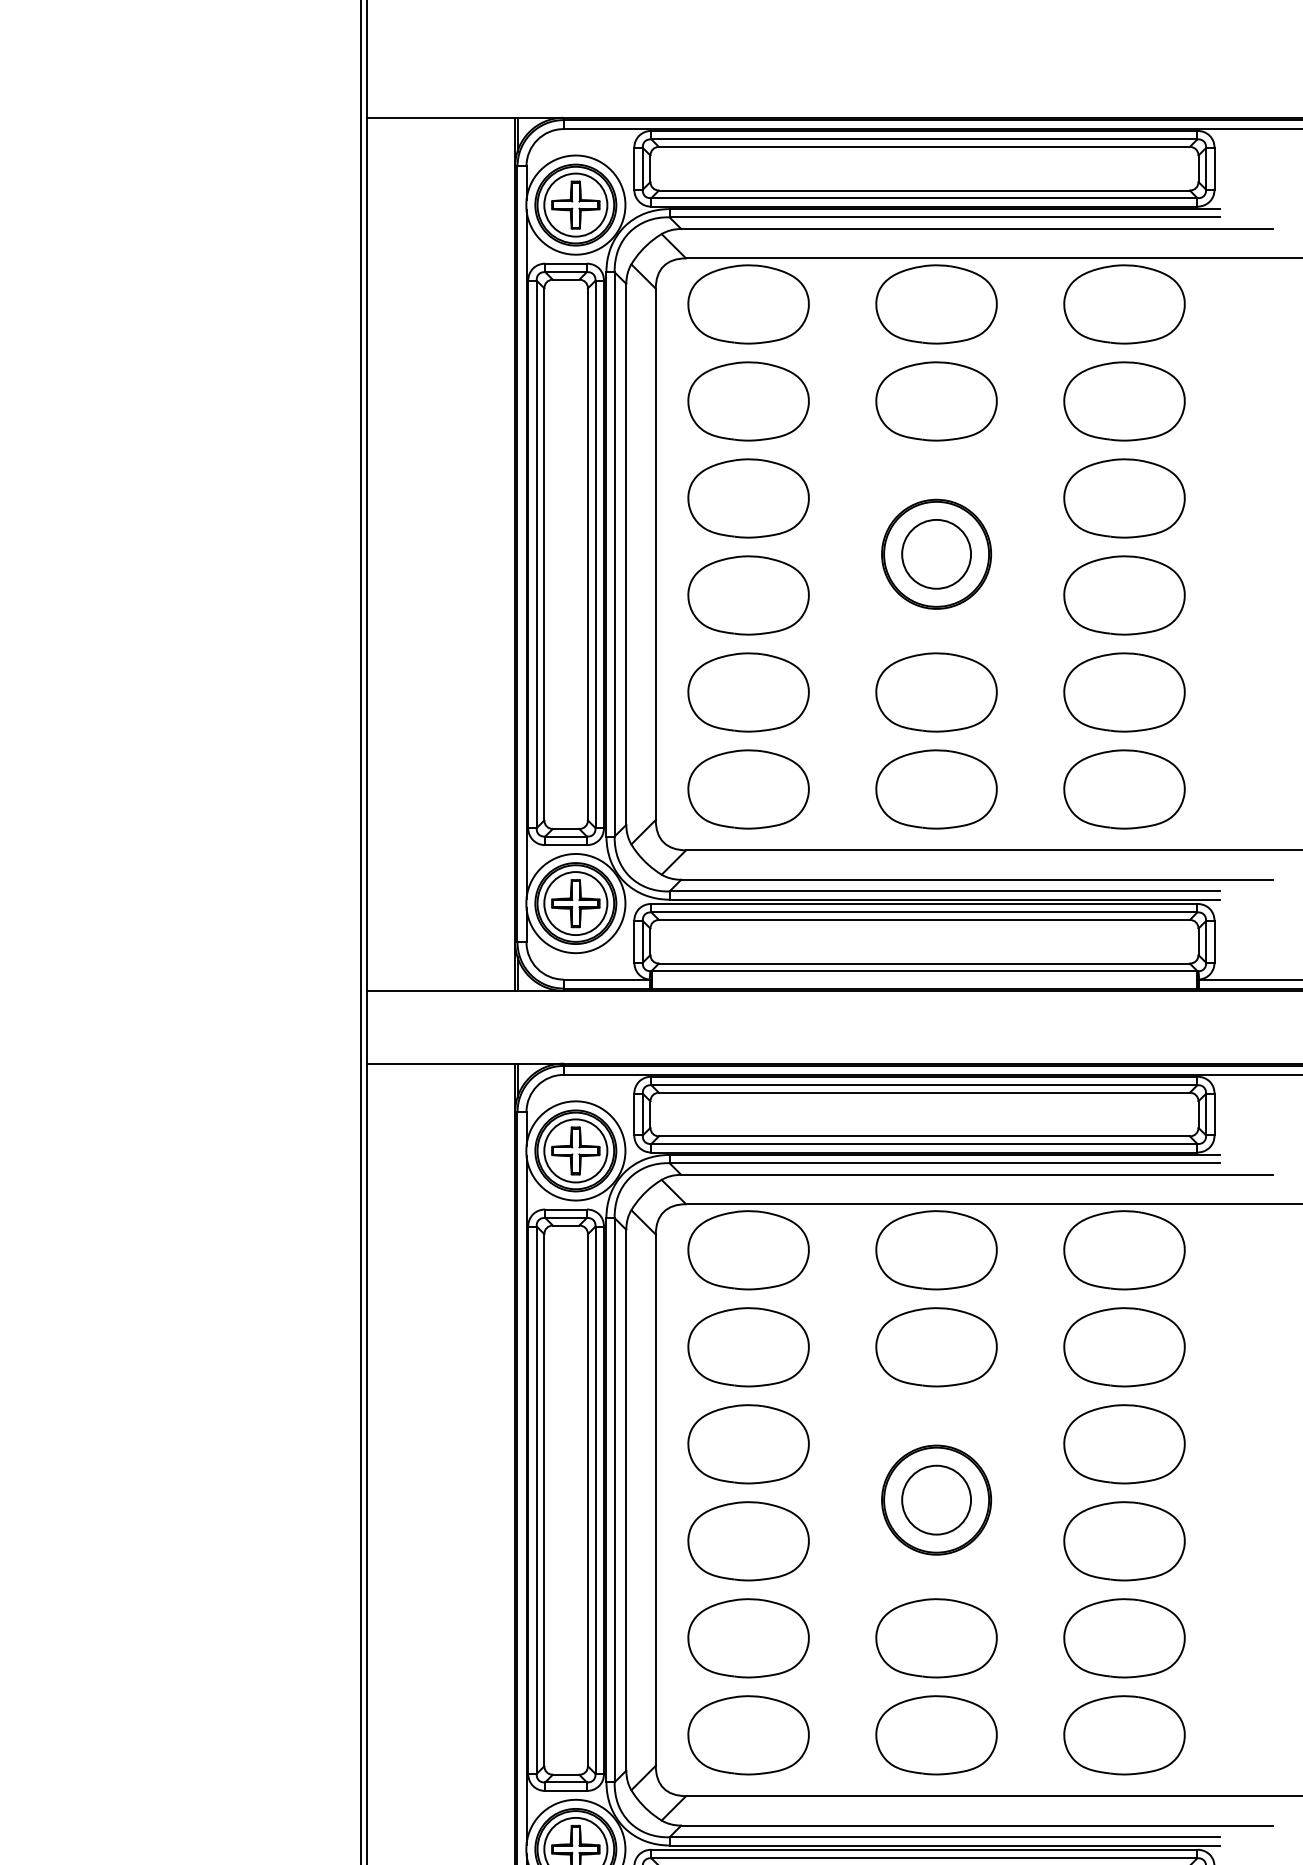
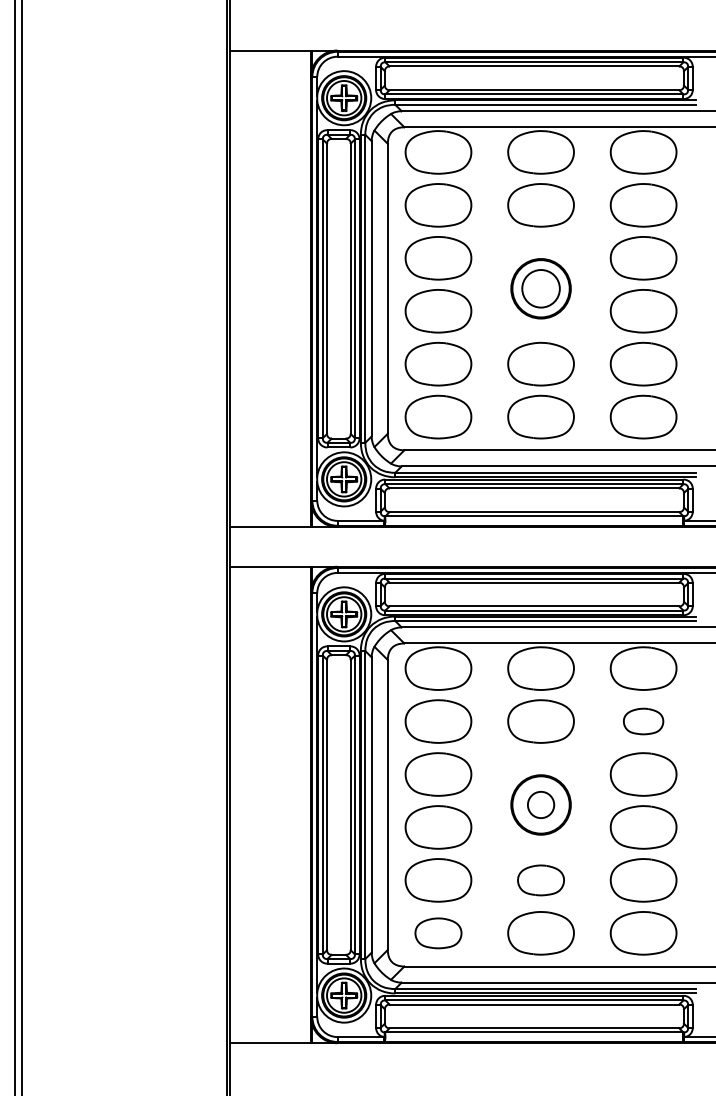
part: (1124, 1347) -> (643, 721), size x0.6
circle: (935, 1499) -> (540, 804), size x0.7
part: (935, 1638) -> (540, 880), size x0.7
part: (748, 1735) -> (438, 933), size x0.7

